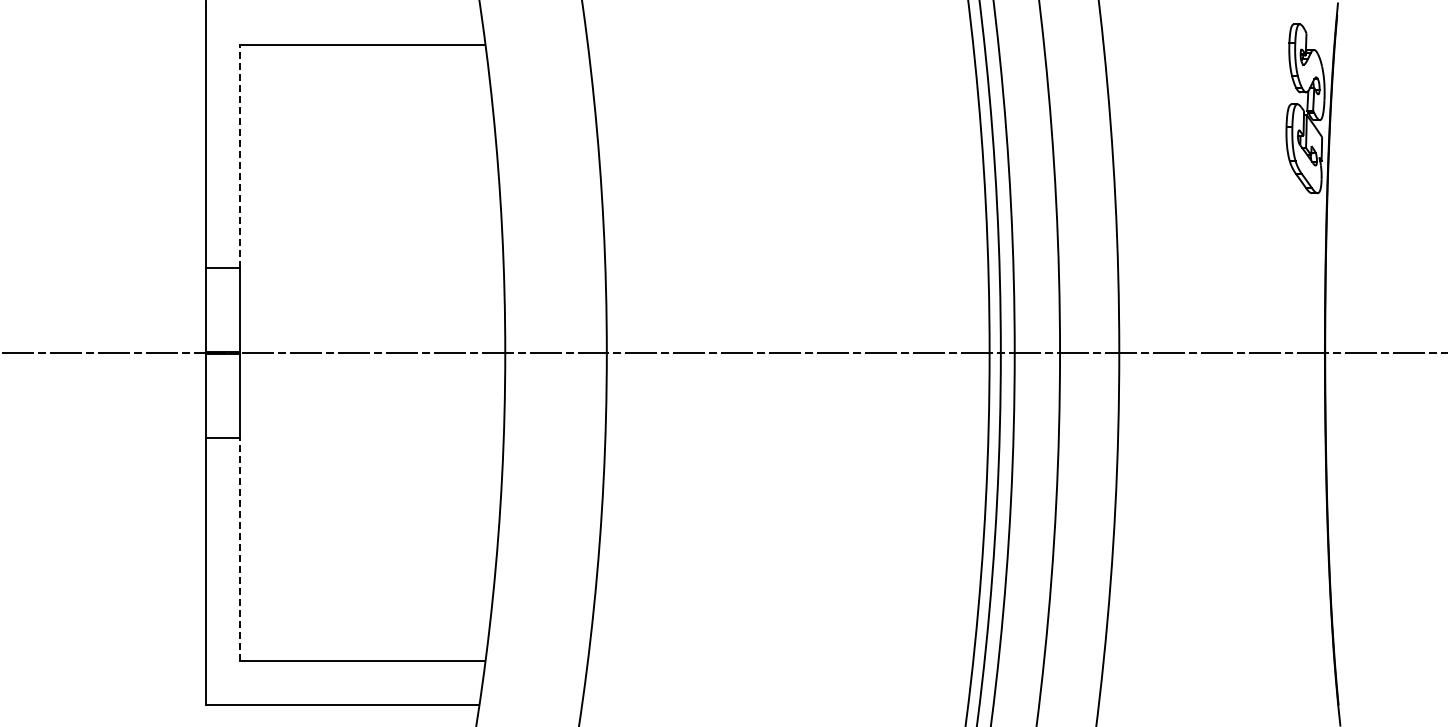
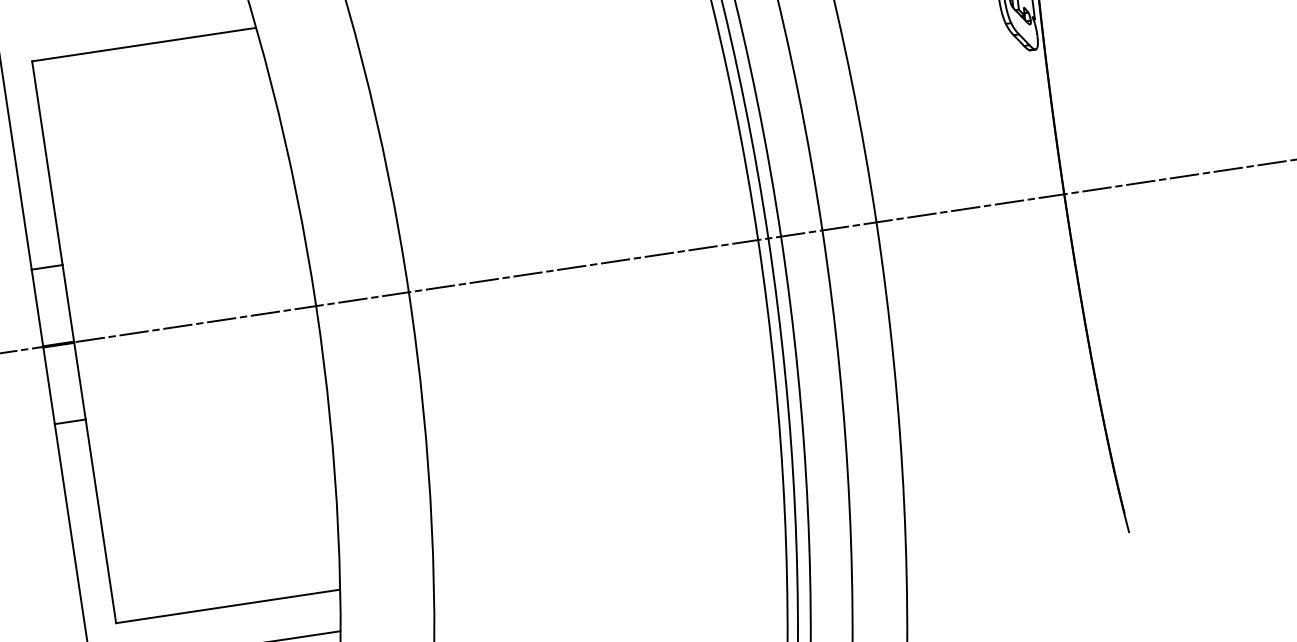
line: (240, 156) -> (47, 162), dashed -> solid
line: (240, 549) -> (101, 521), dashed -> solid

